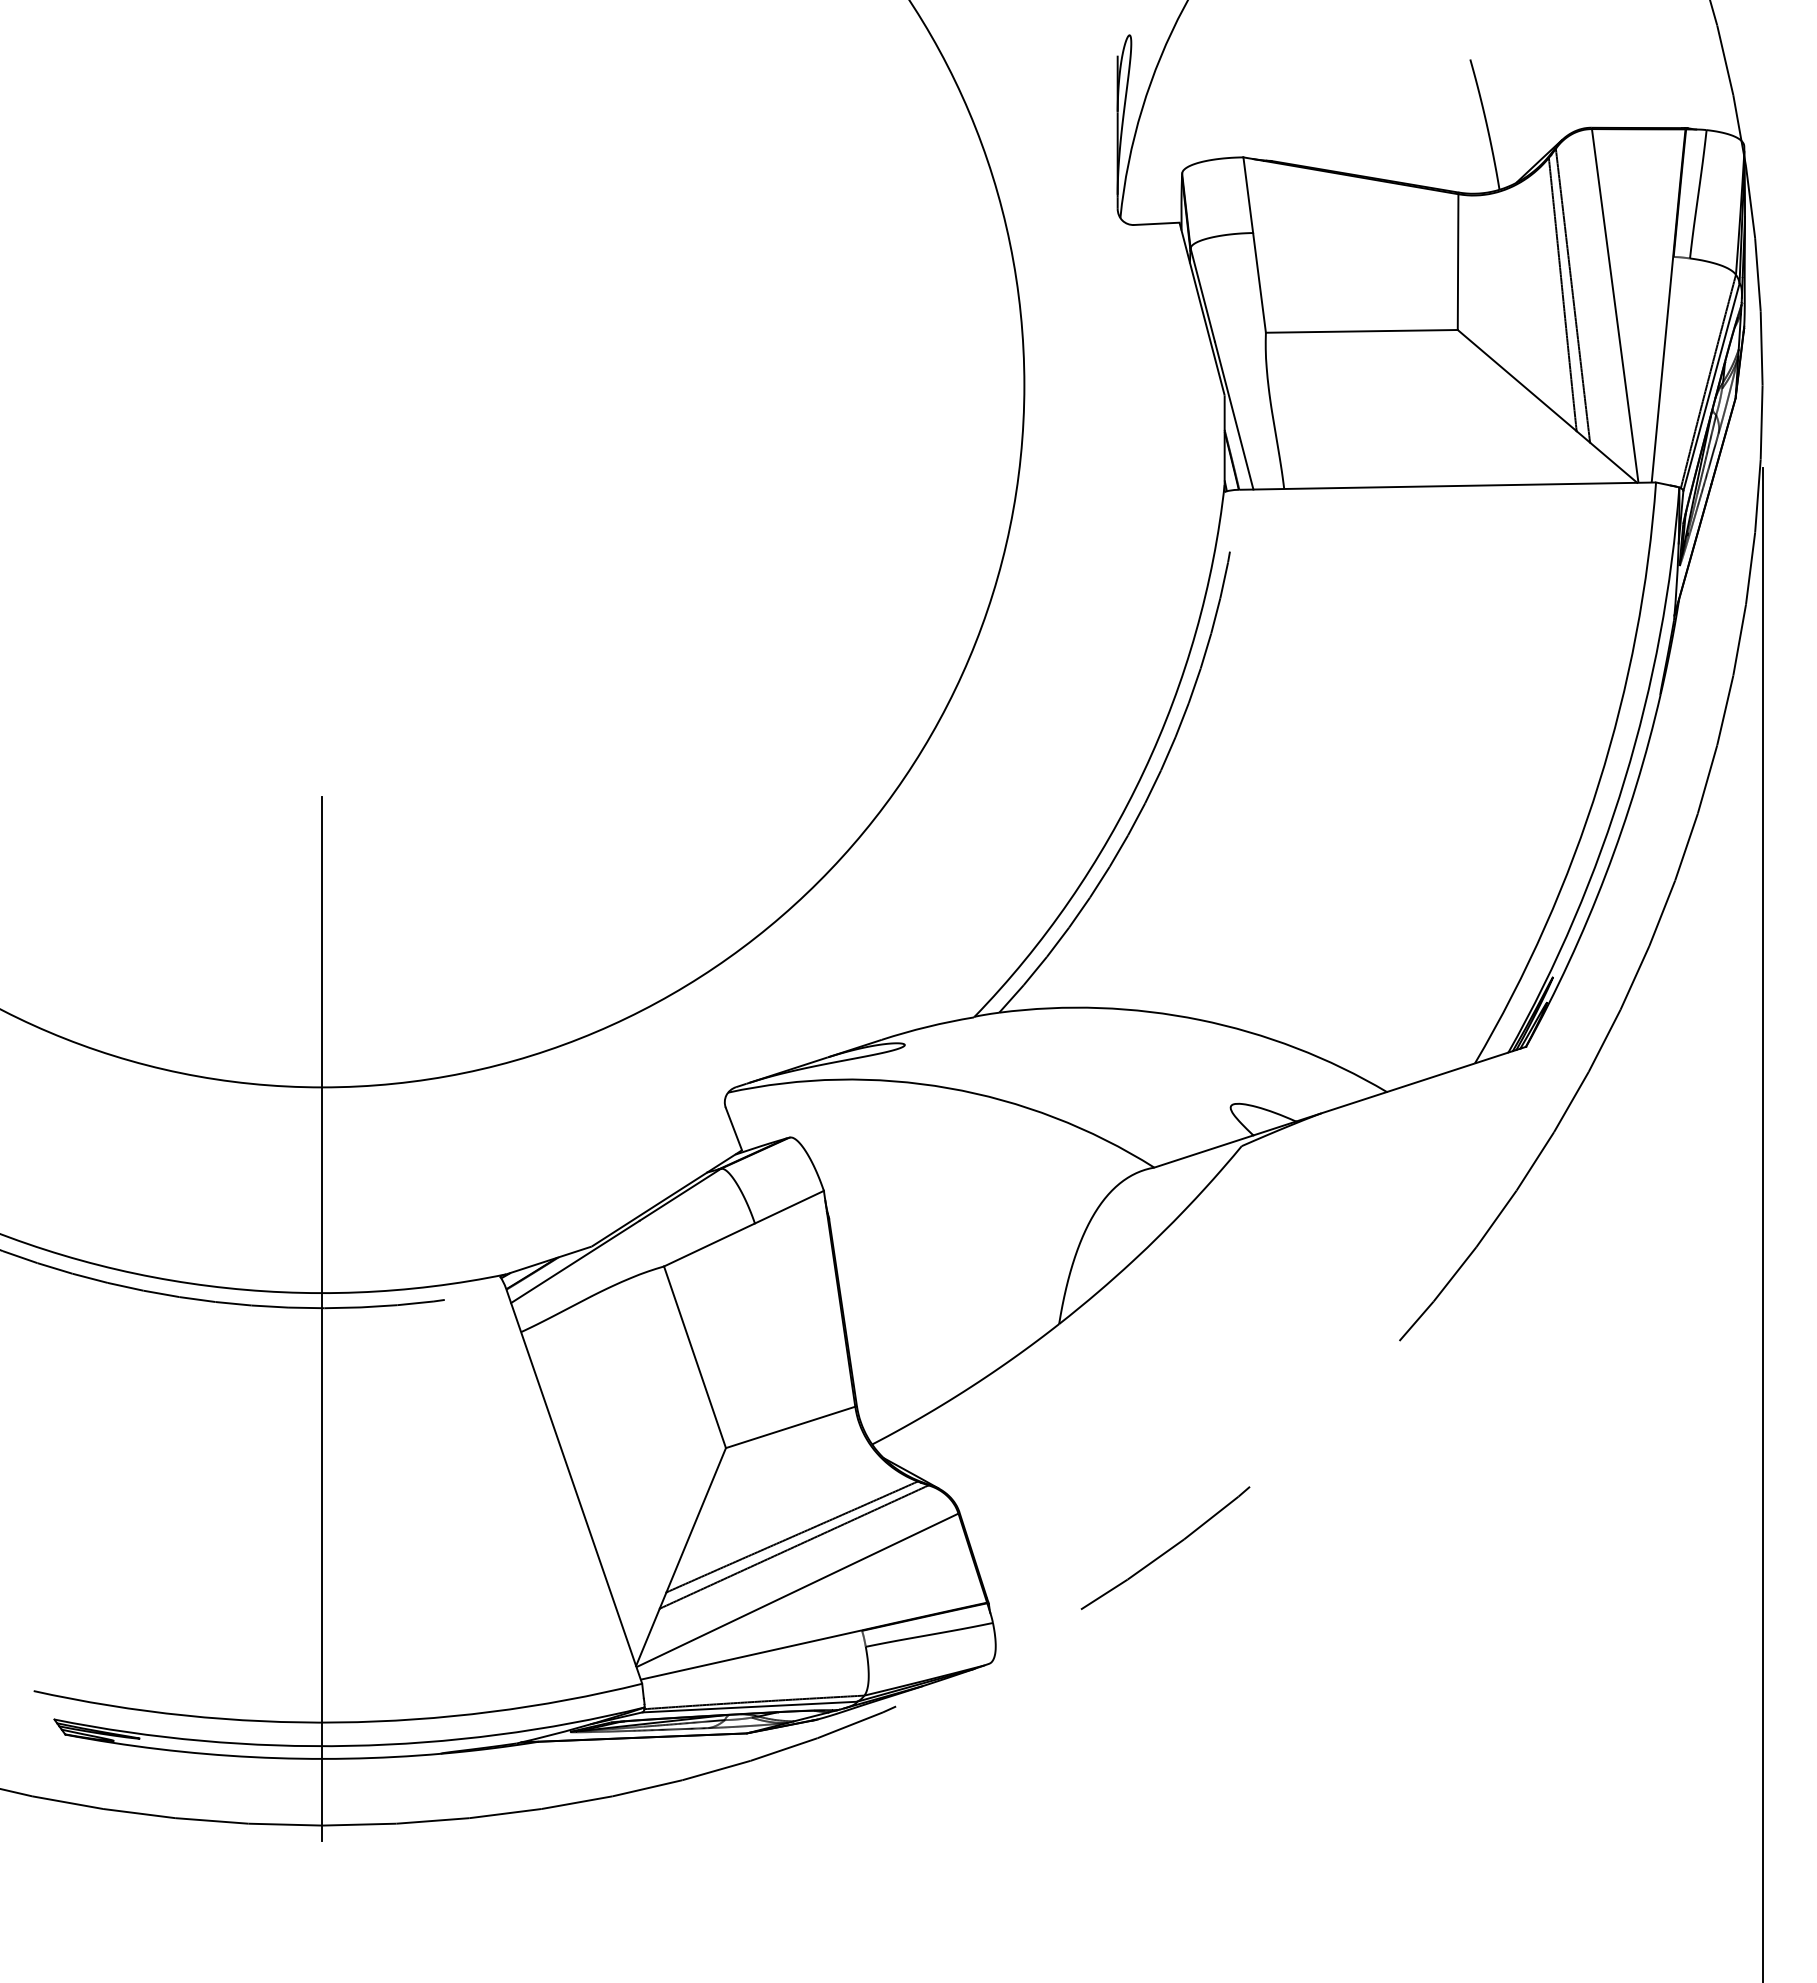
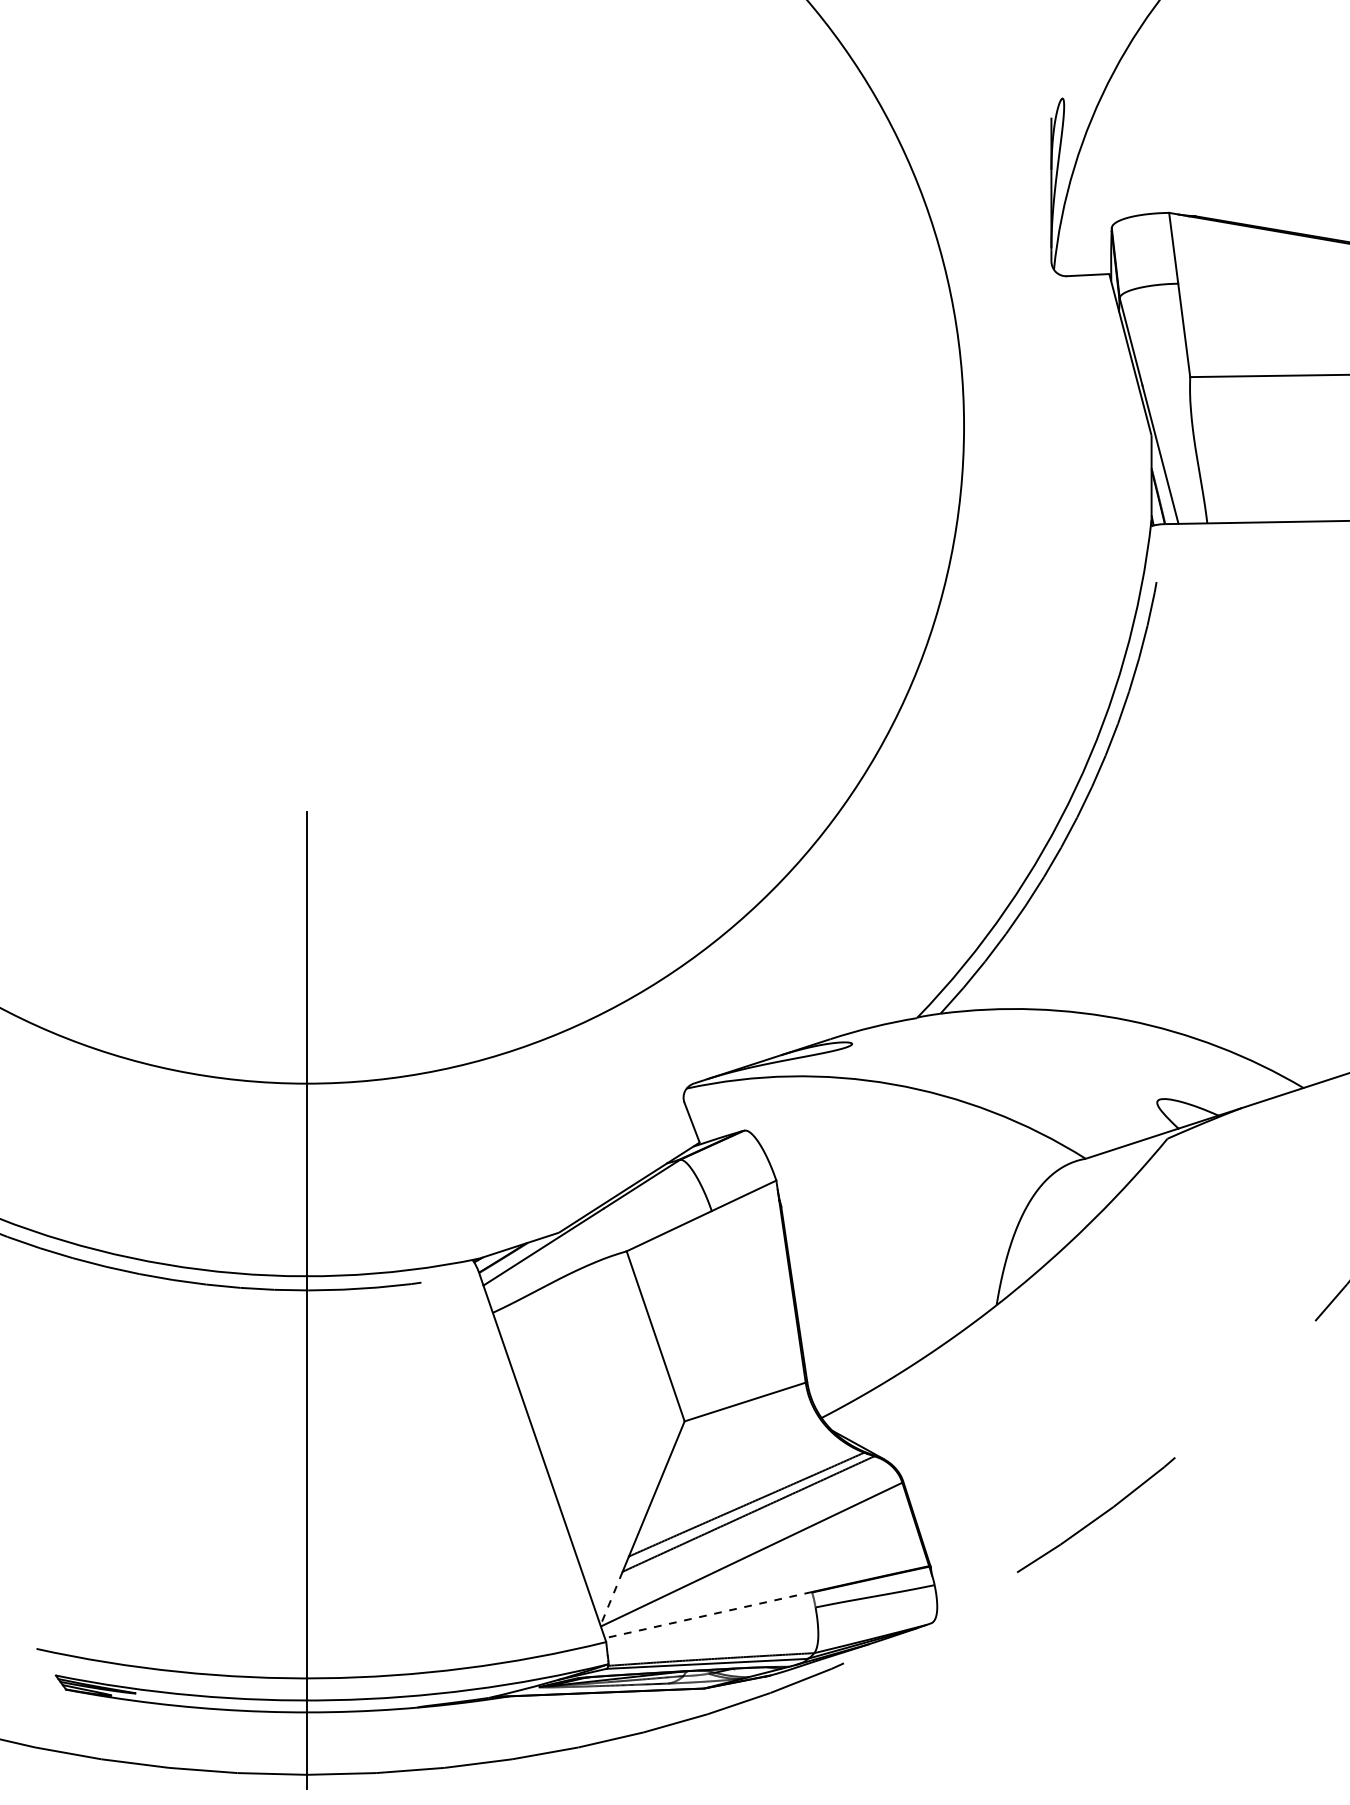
line: (647, 1637) -> (611, 1598), solid -> dashed
line: (750, 1655) -> (707, 1615), solid -> dashed

